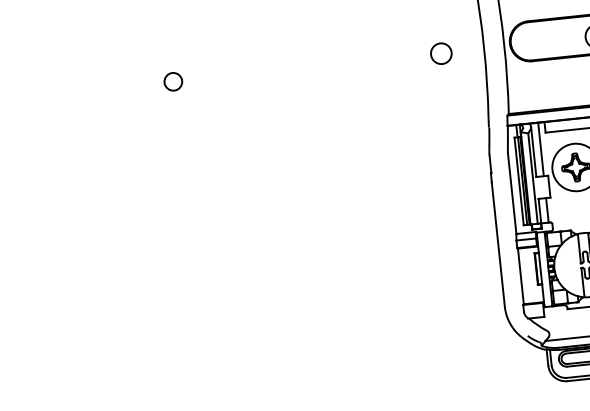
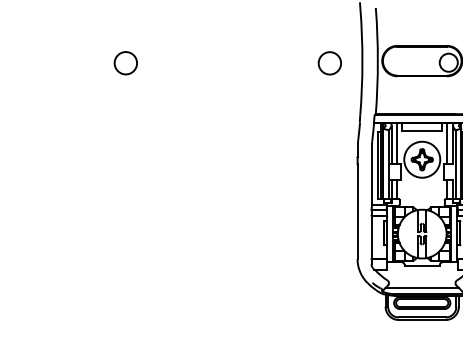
circle: (440, 53) -> (329, 63), size x1.43
circle: (173, 82) -> (125, 63), size x1.67

